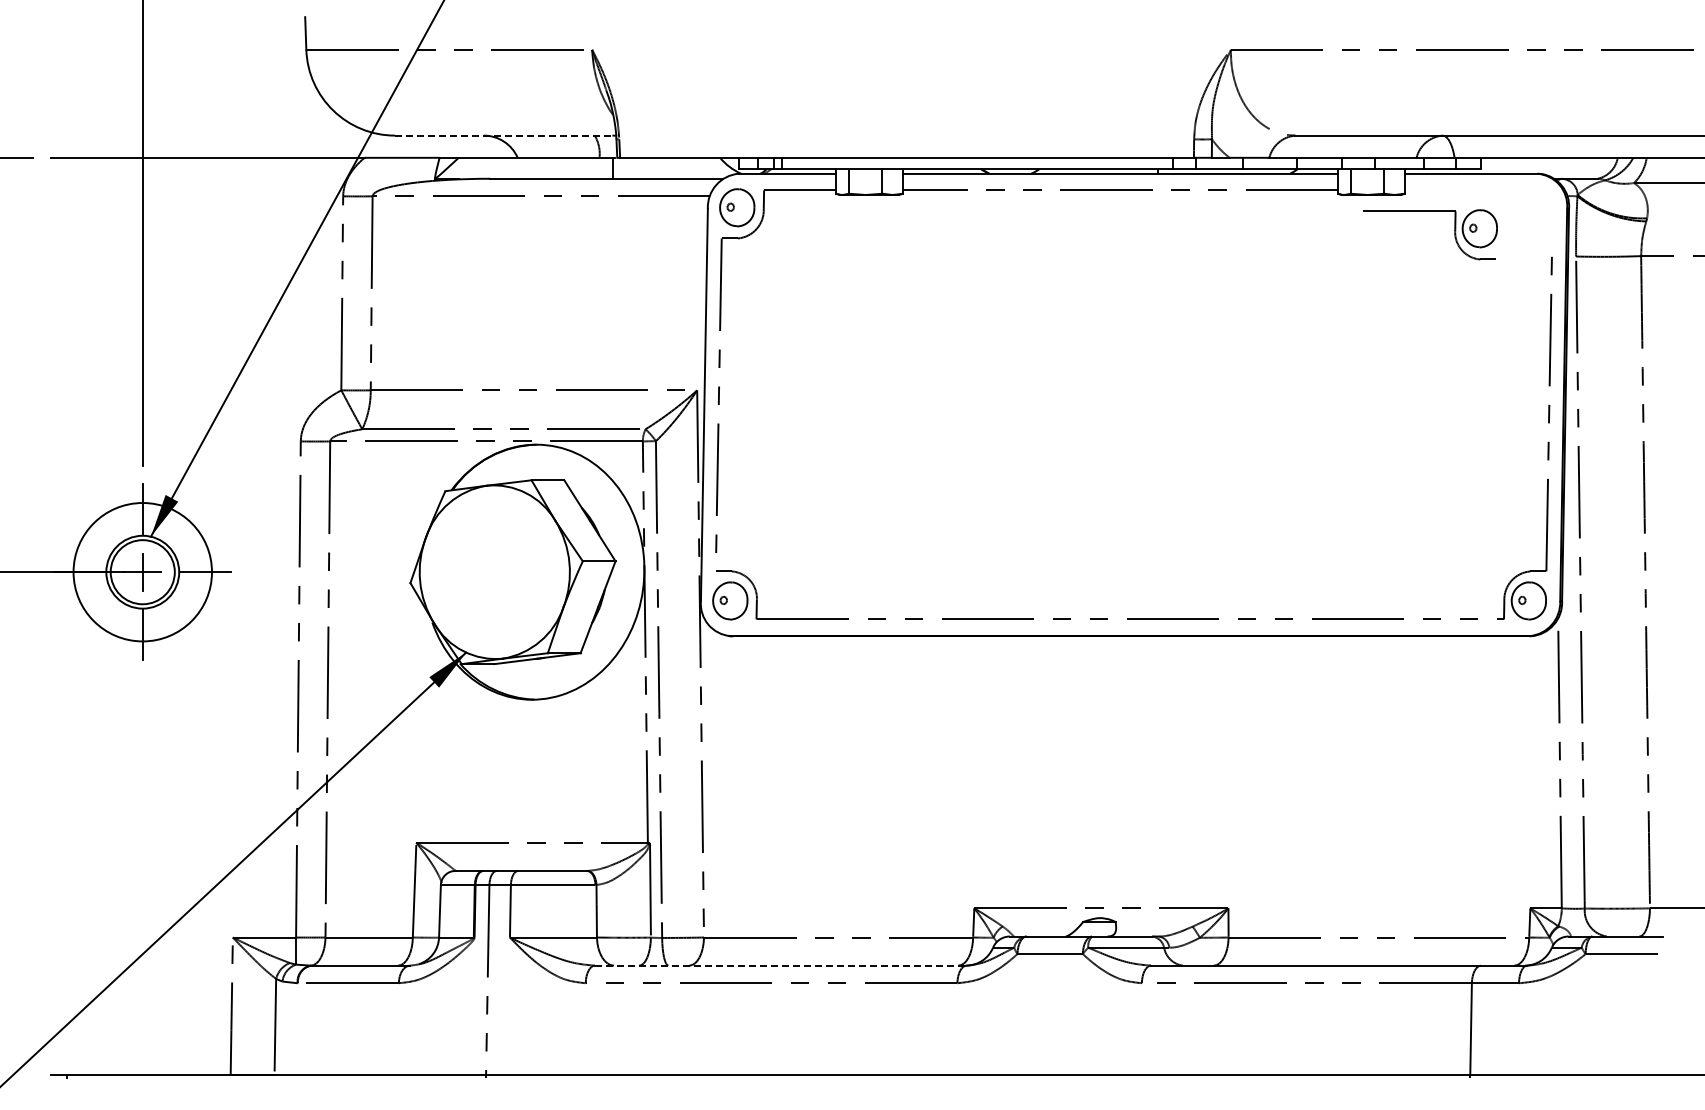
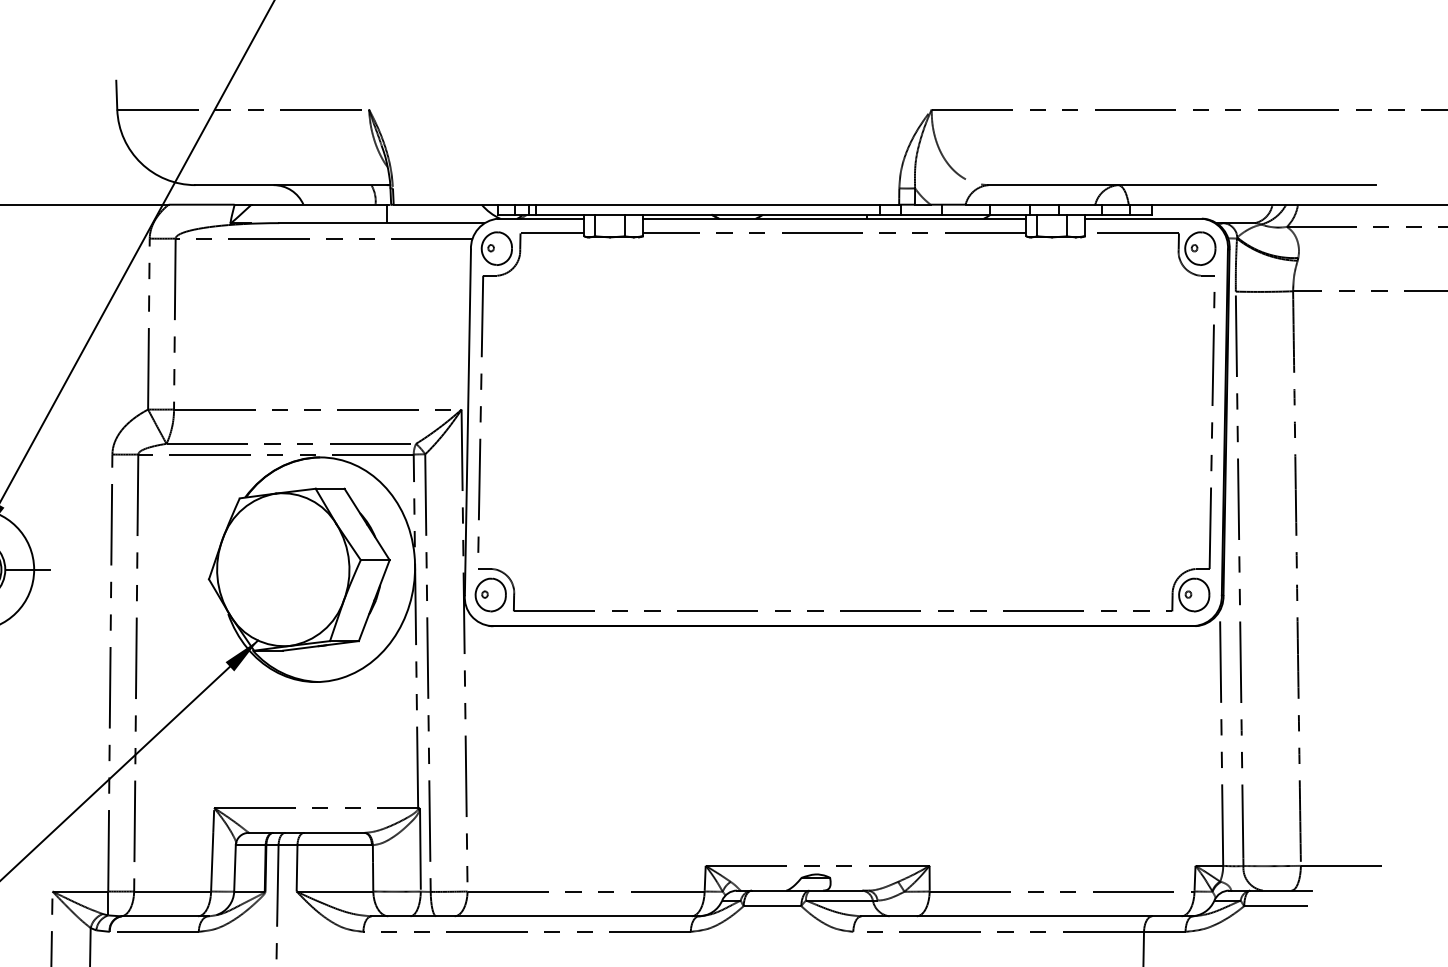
line: (505, 135) -> (292, 185), dashed -> solid
part: (1430, 211) -> (1156, 233), moved
line: (780, 965) -> (534, 916), dashed -> solid

